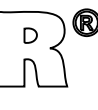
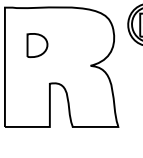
part: (30, 35) -> (37, 45), moved

